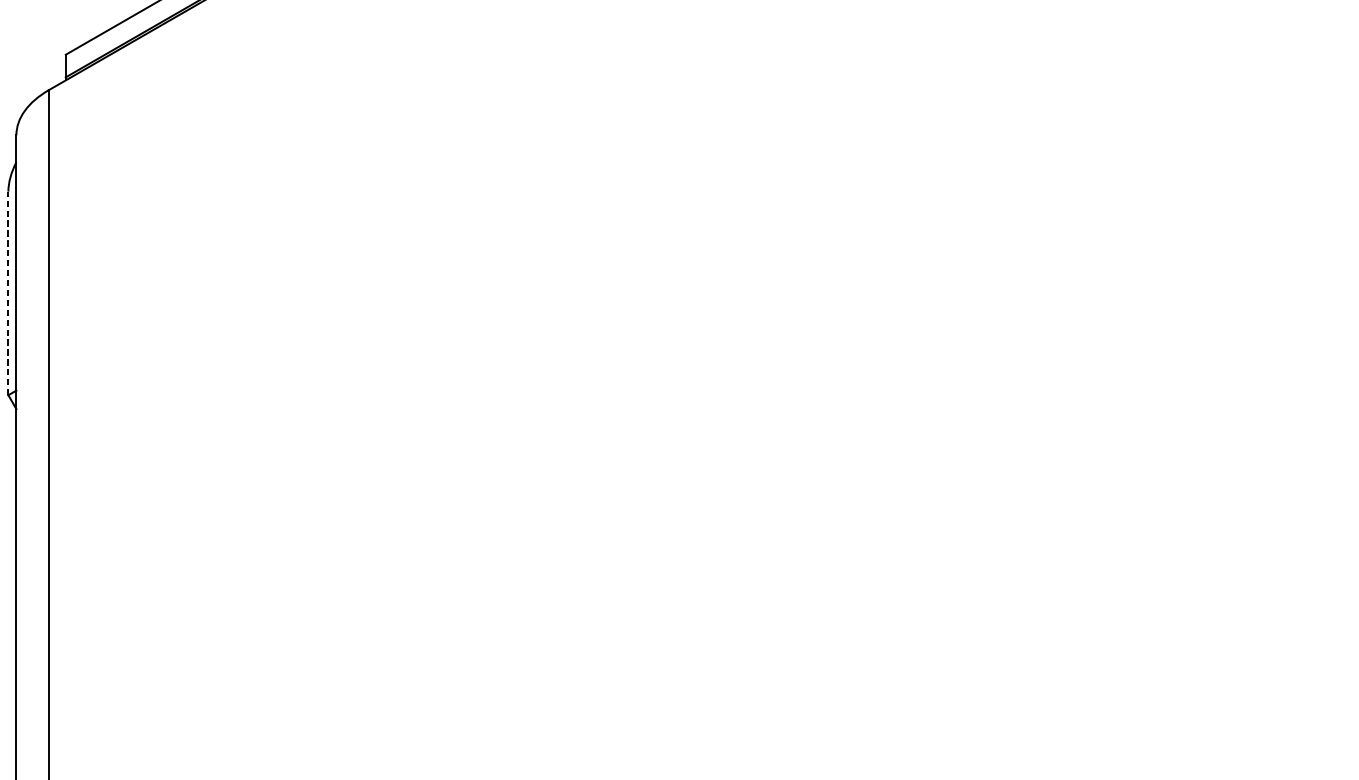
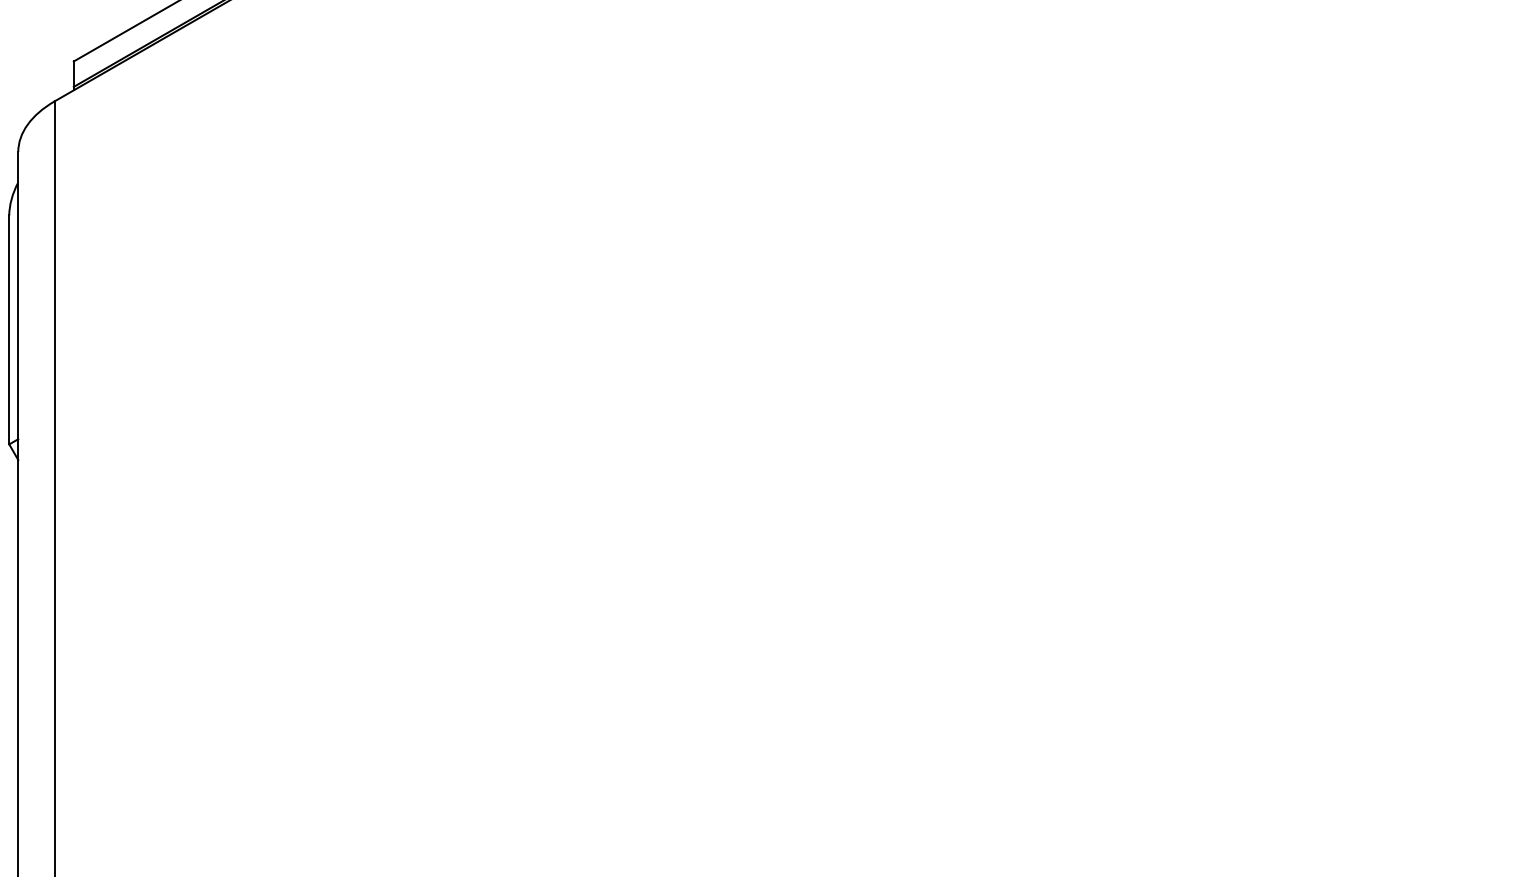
line: (8, 293) -> (9, 329), dashed -> solid

